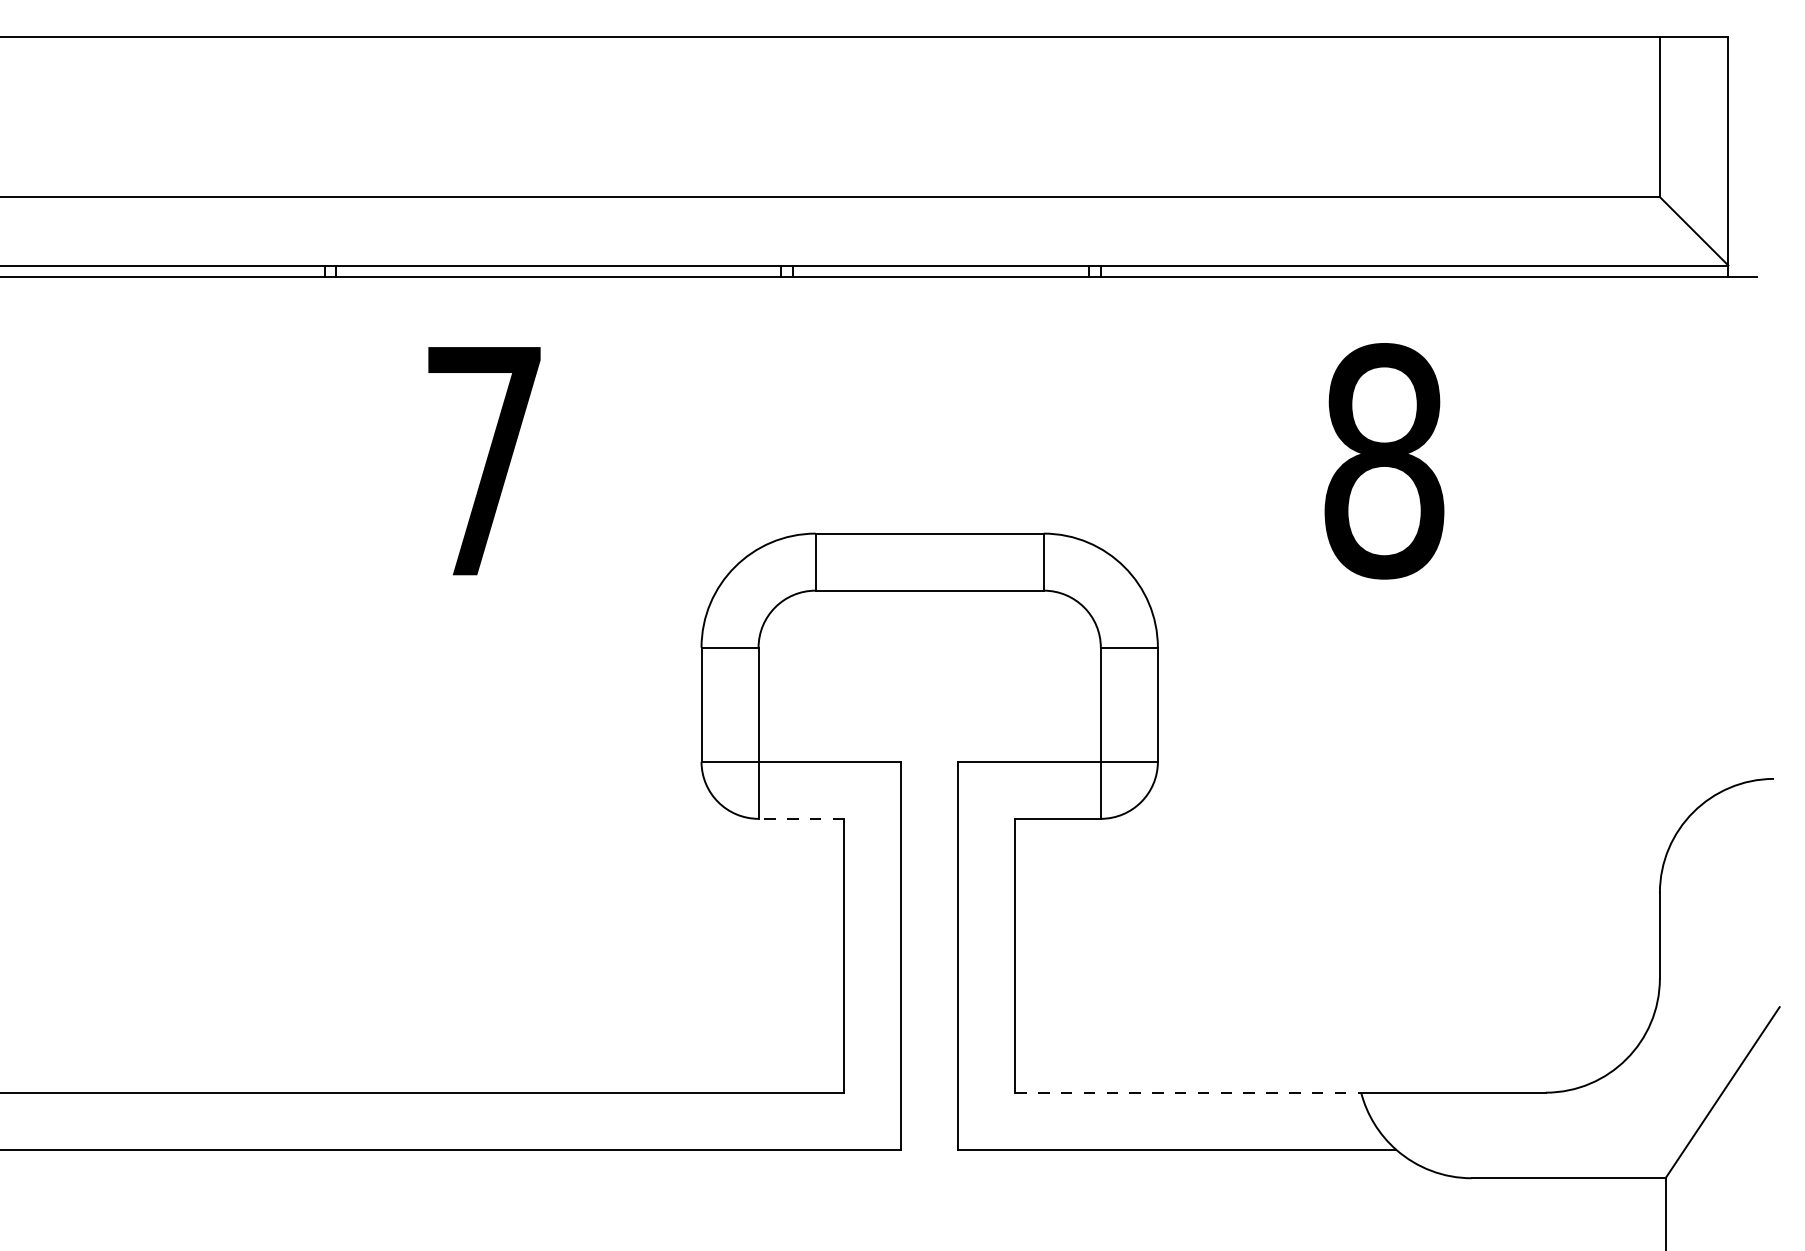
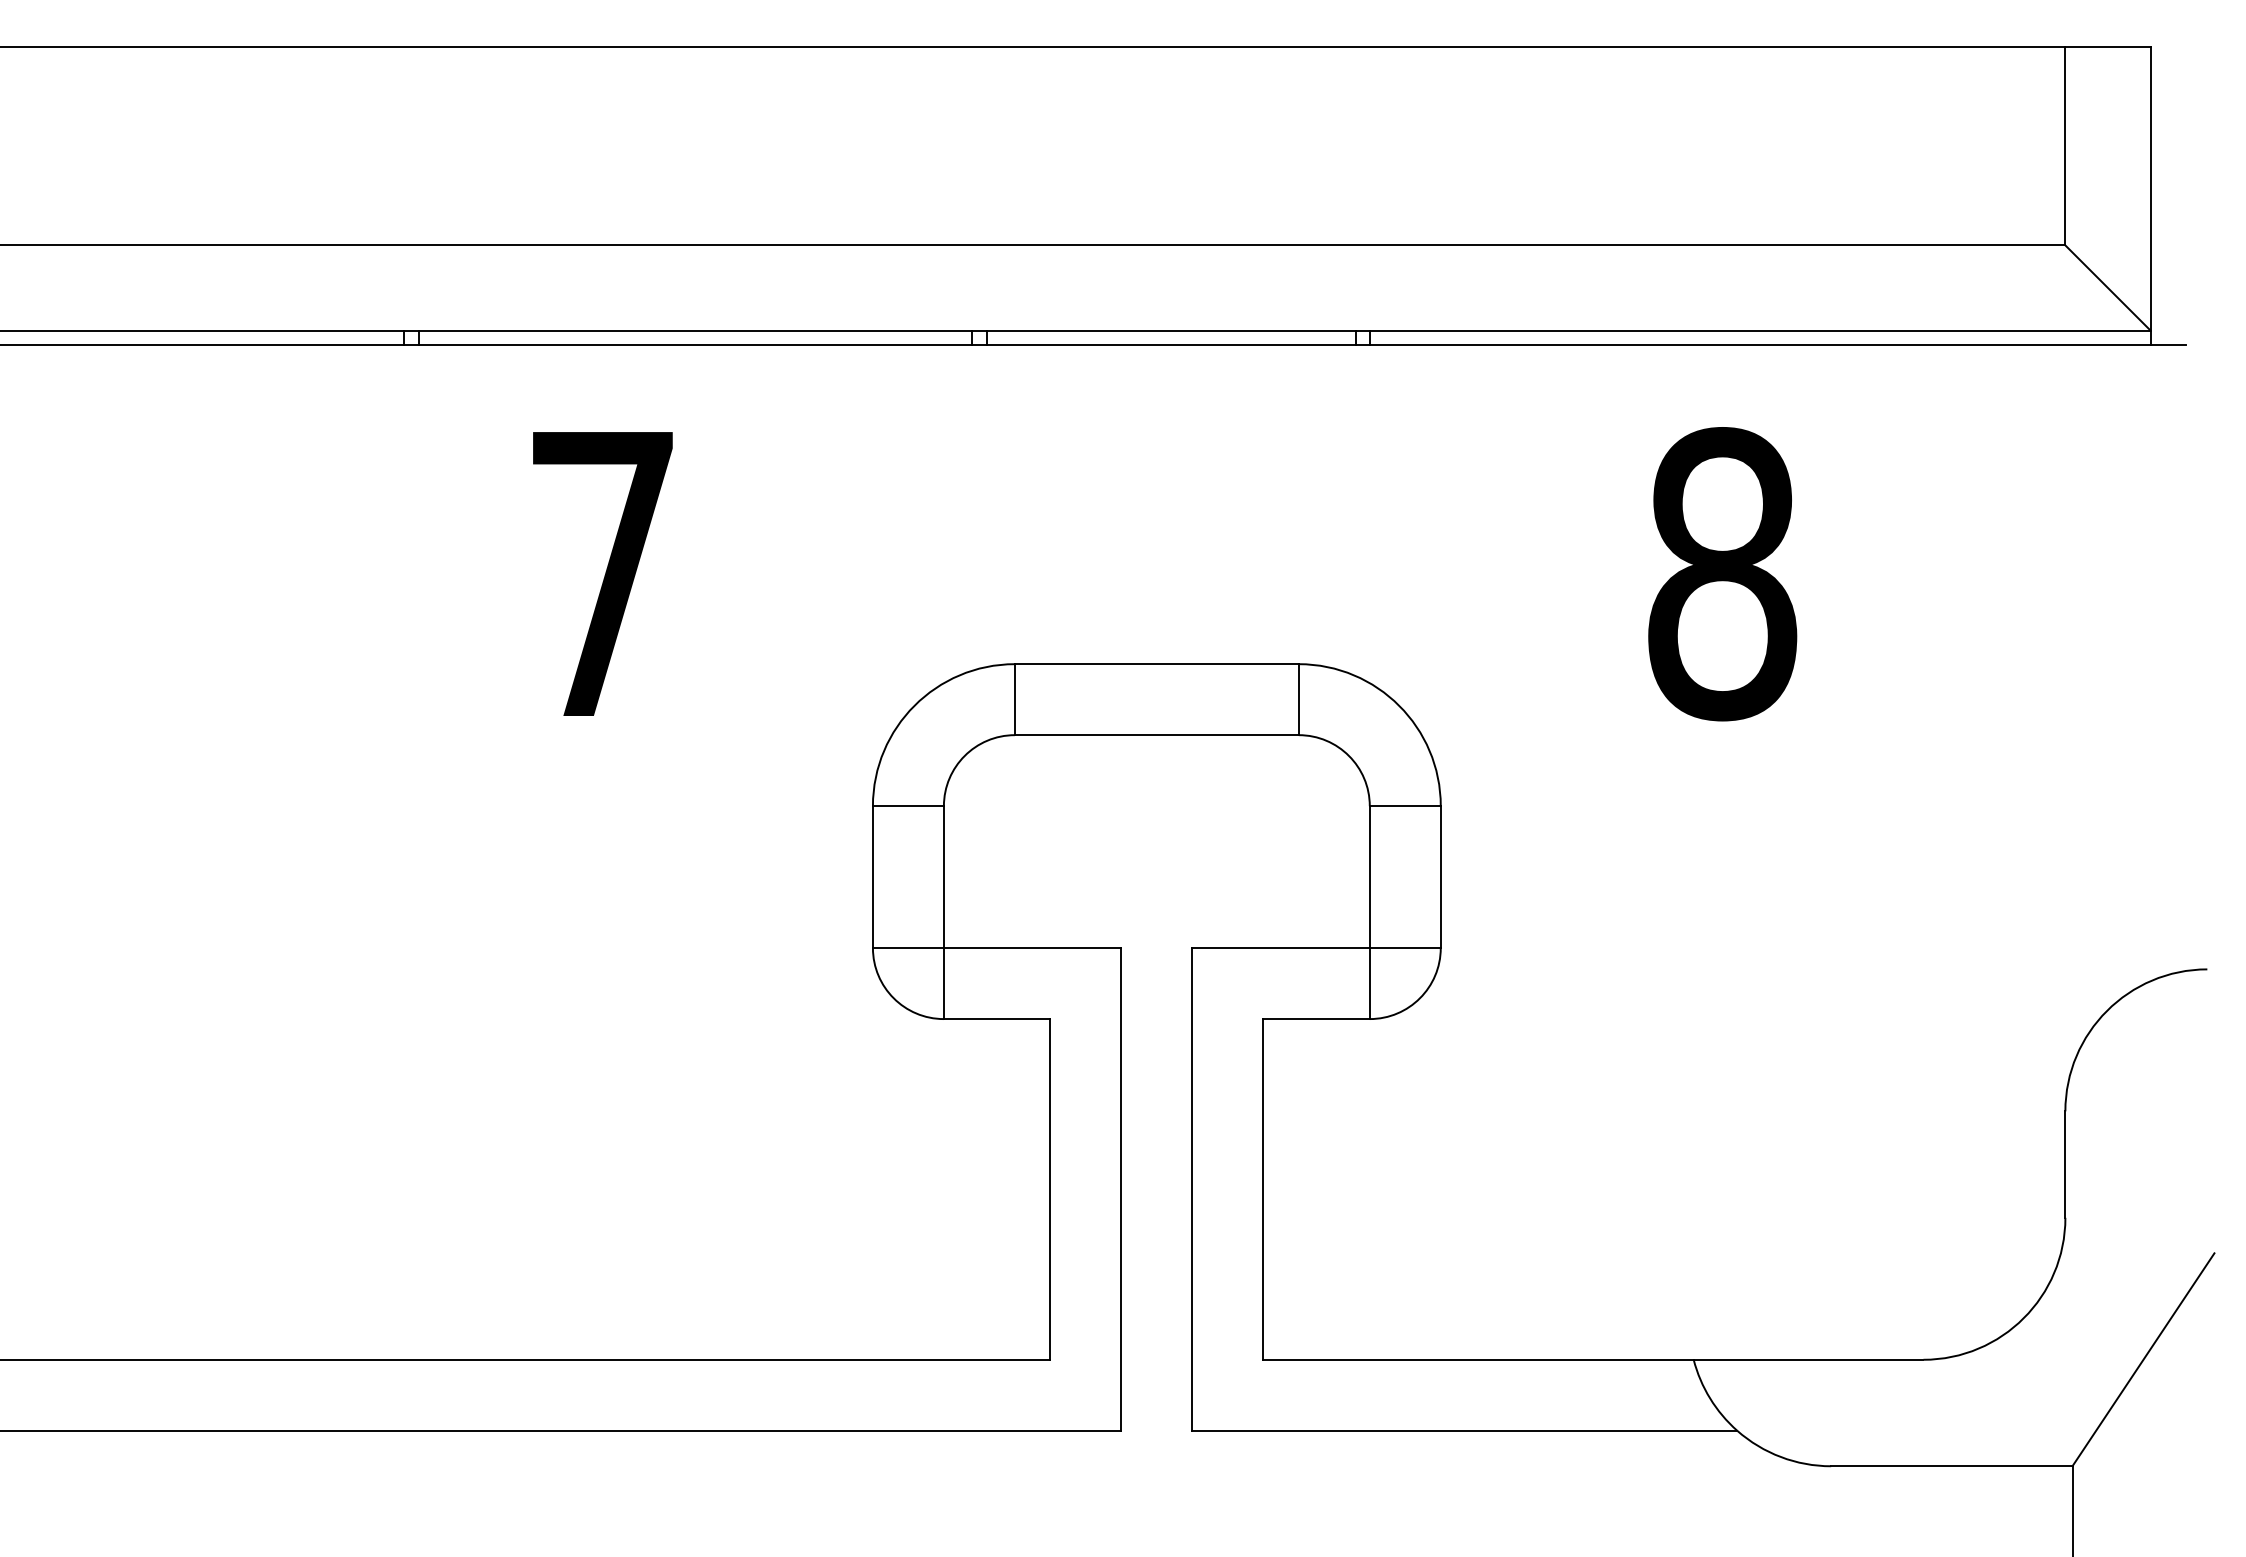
line: (800, 819) -> (996, 1019), dashed -> solid
line: (1189, 1092) -> (1479, 1359), dashed -> solid

